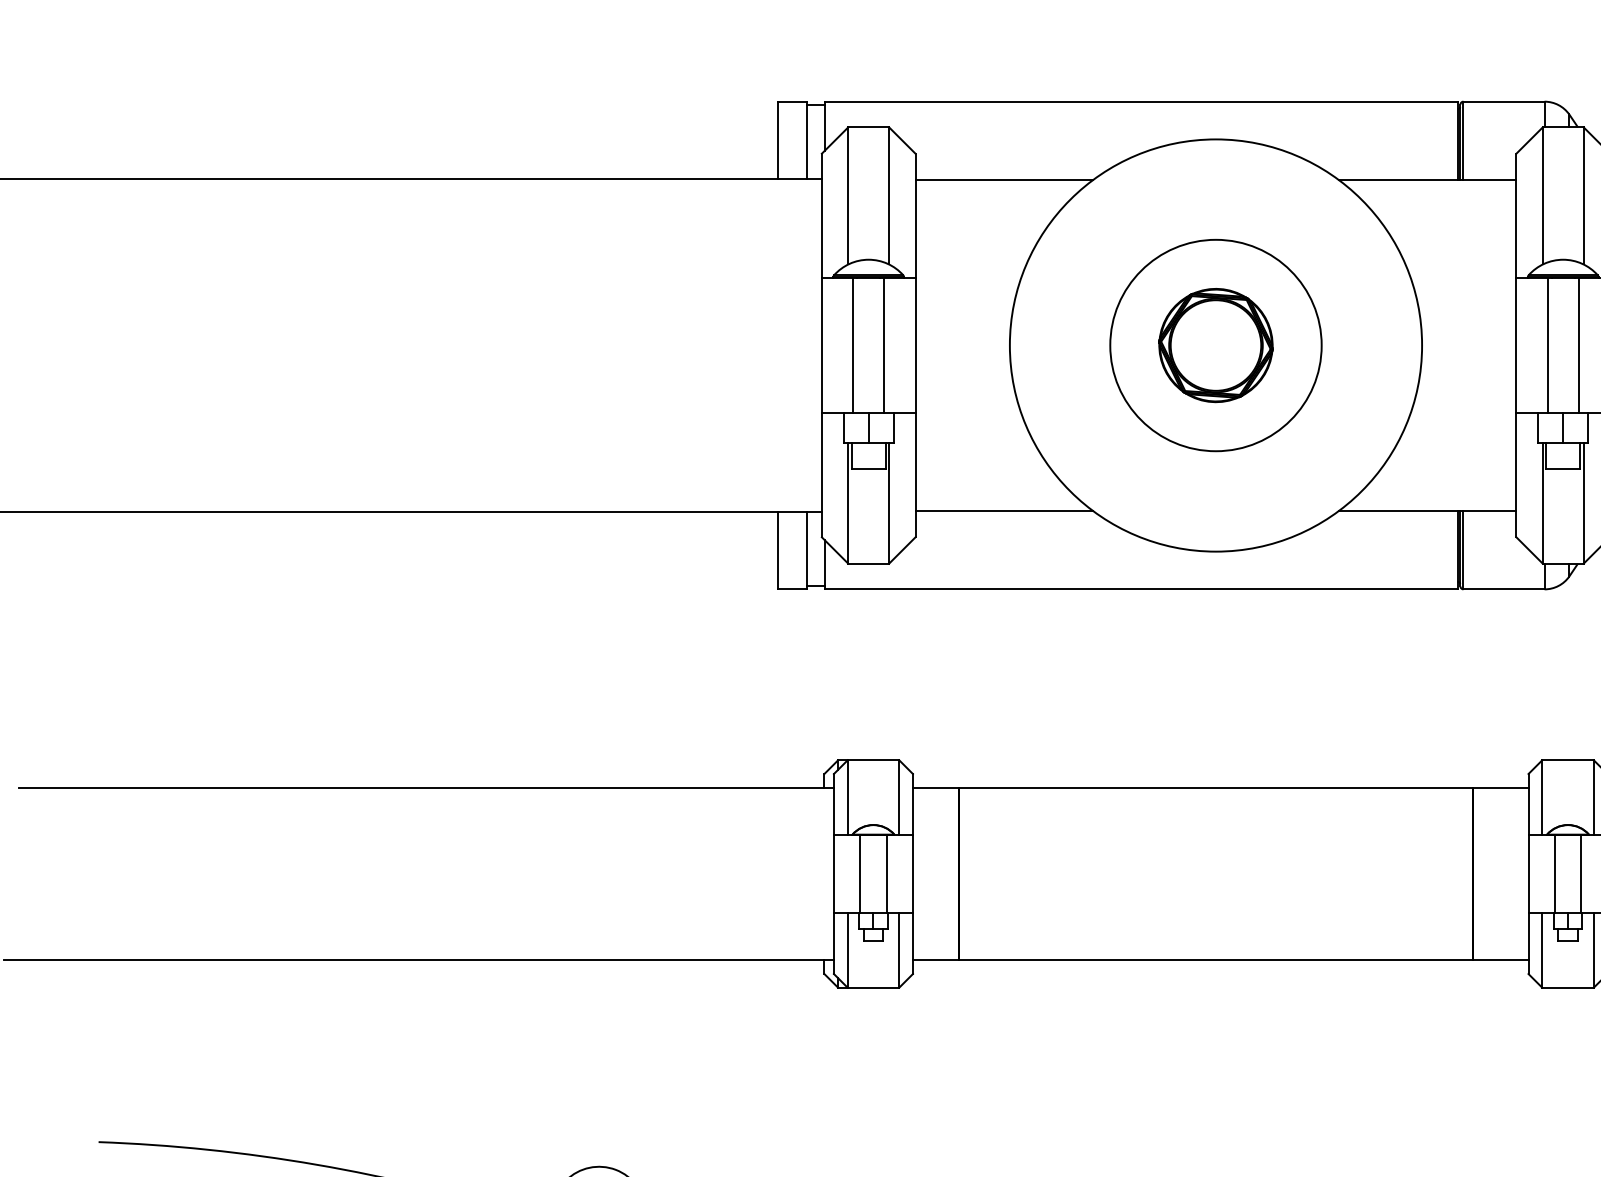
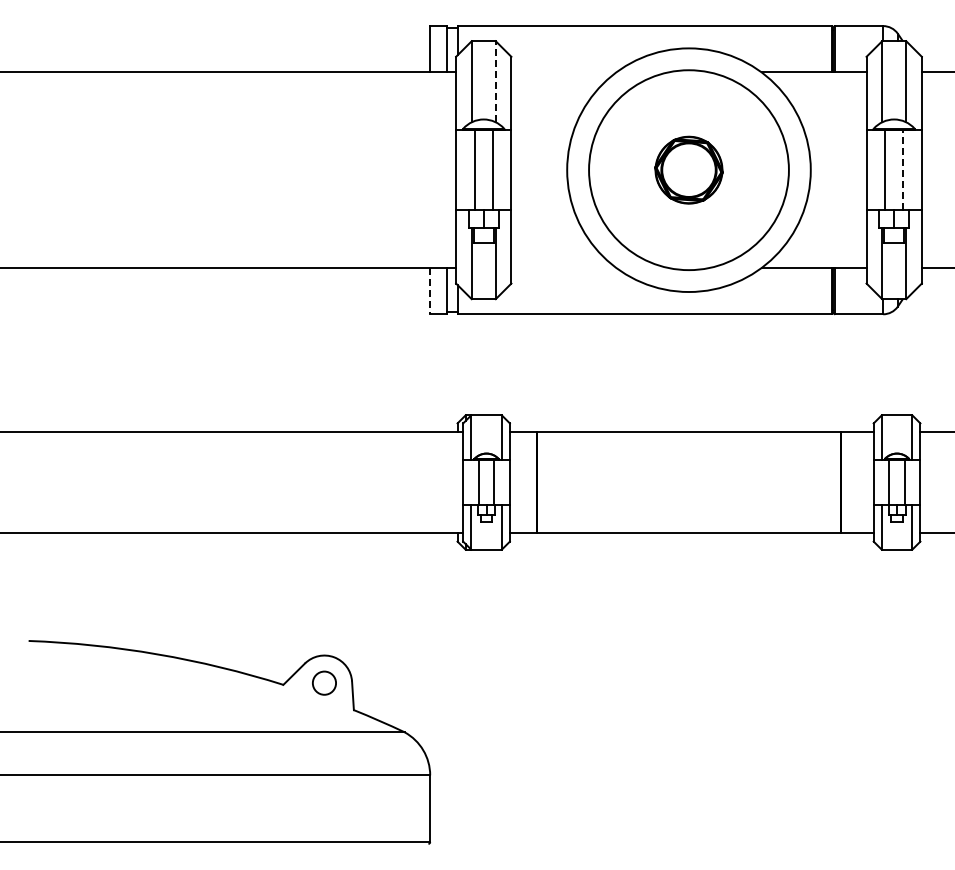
line: (1003, 180) -> (563, 72), removed
line: (888, 195) -> (495, 81), solid -> dashed
circle: (1215, 344) -> (688, 169), size x1.6
line: (1578, 344) -> (903, 169), solid -> dashed
line: (1003, 510) -> (563, 267), removed
line: (778, 550) -> (430, 291), solid -> dashed

